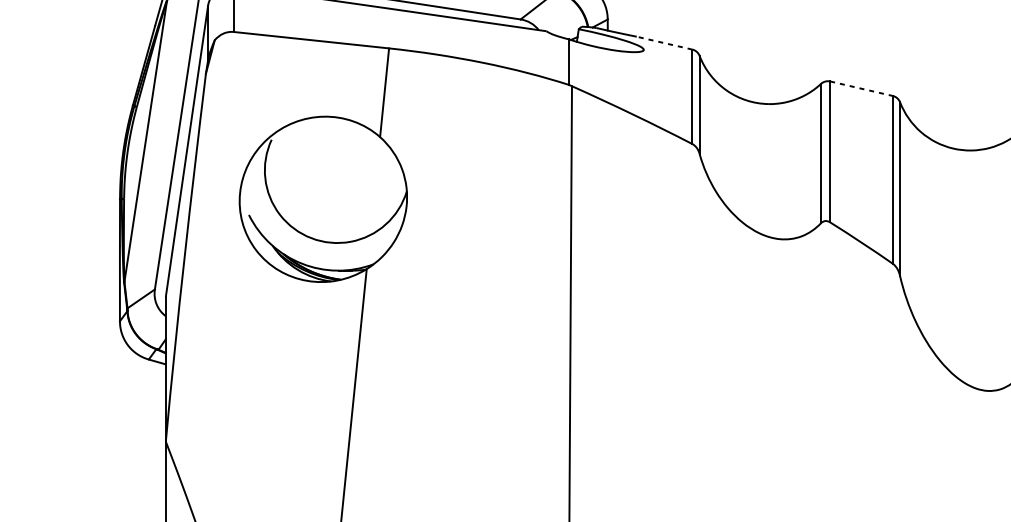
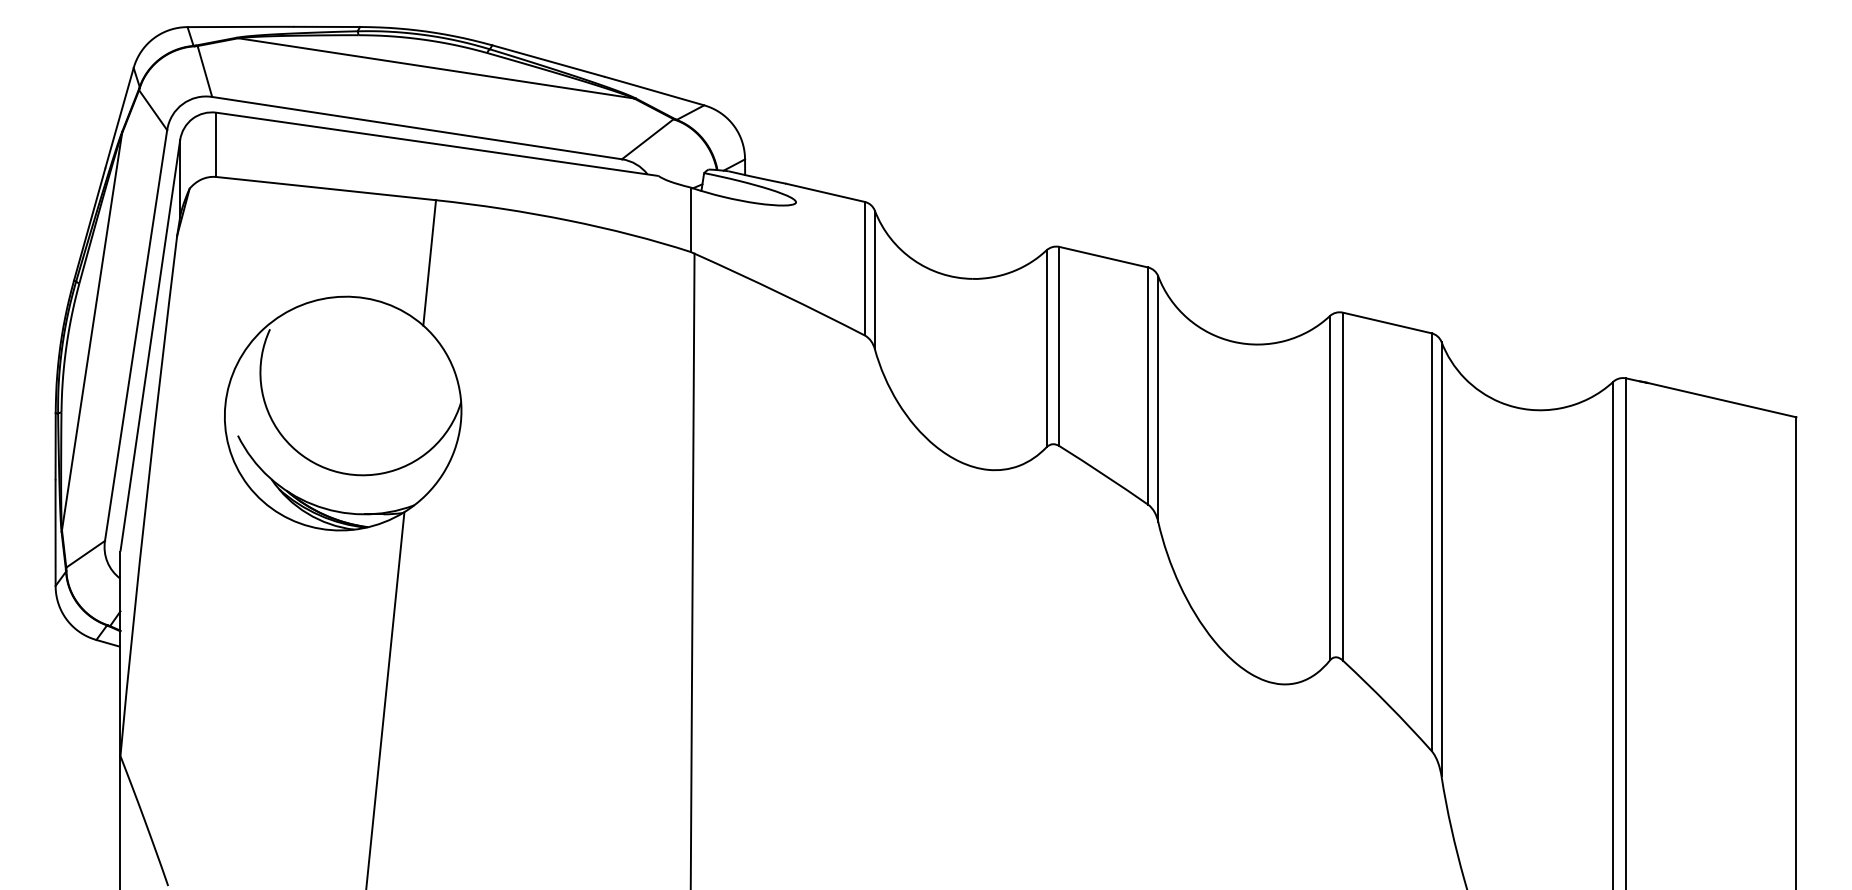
line: (663, 42) -> (824, 192), dashed -> solid
line: (861, 88) -> (1103, 257), dashed -> solid

